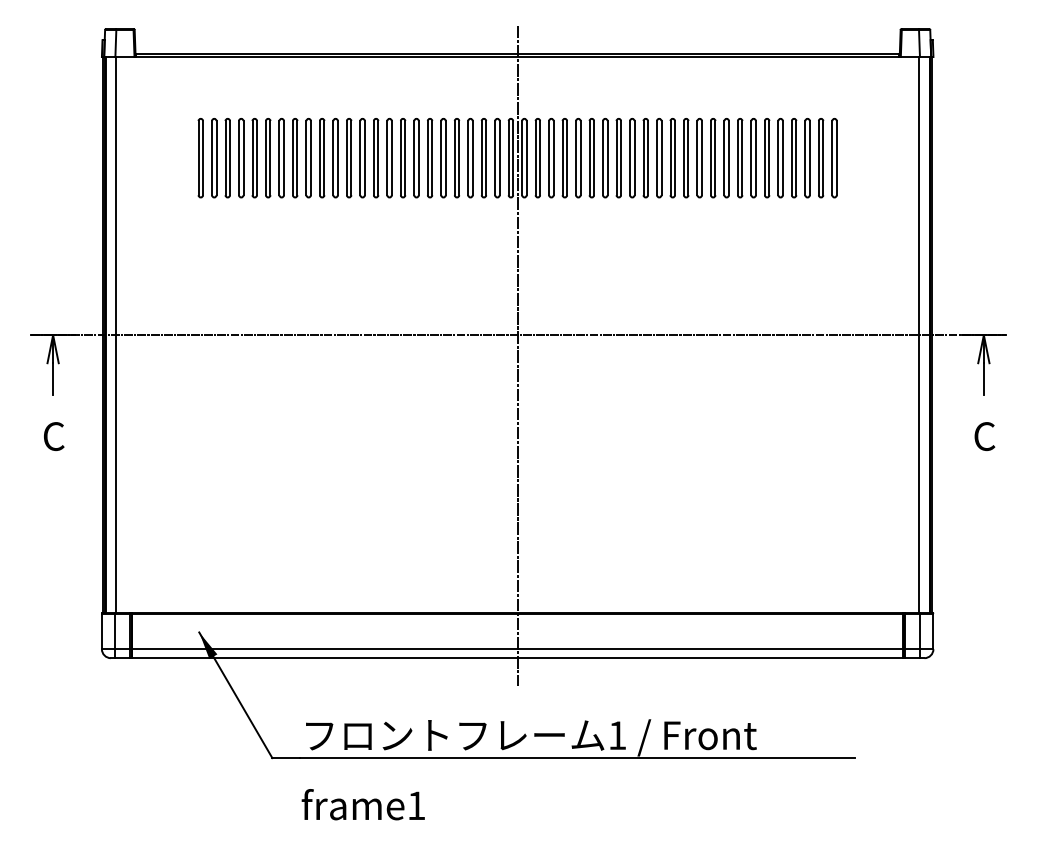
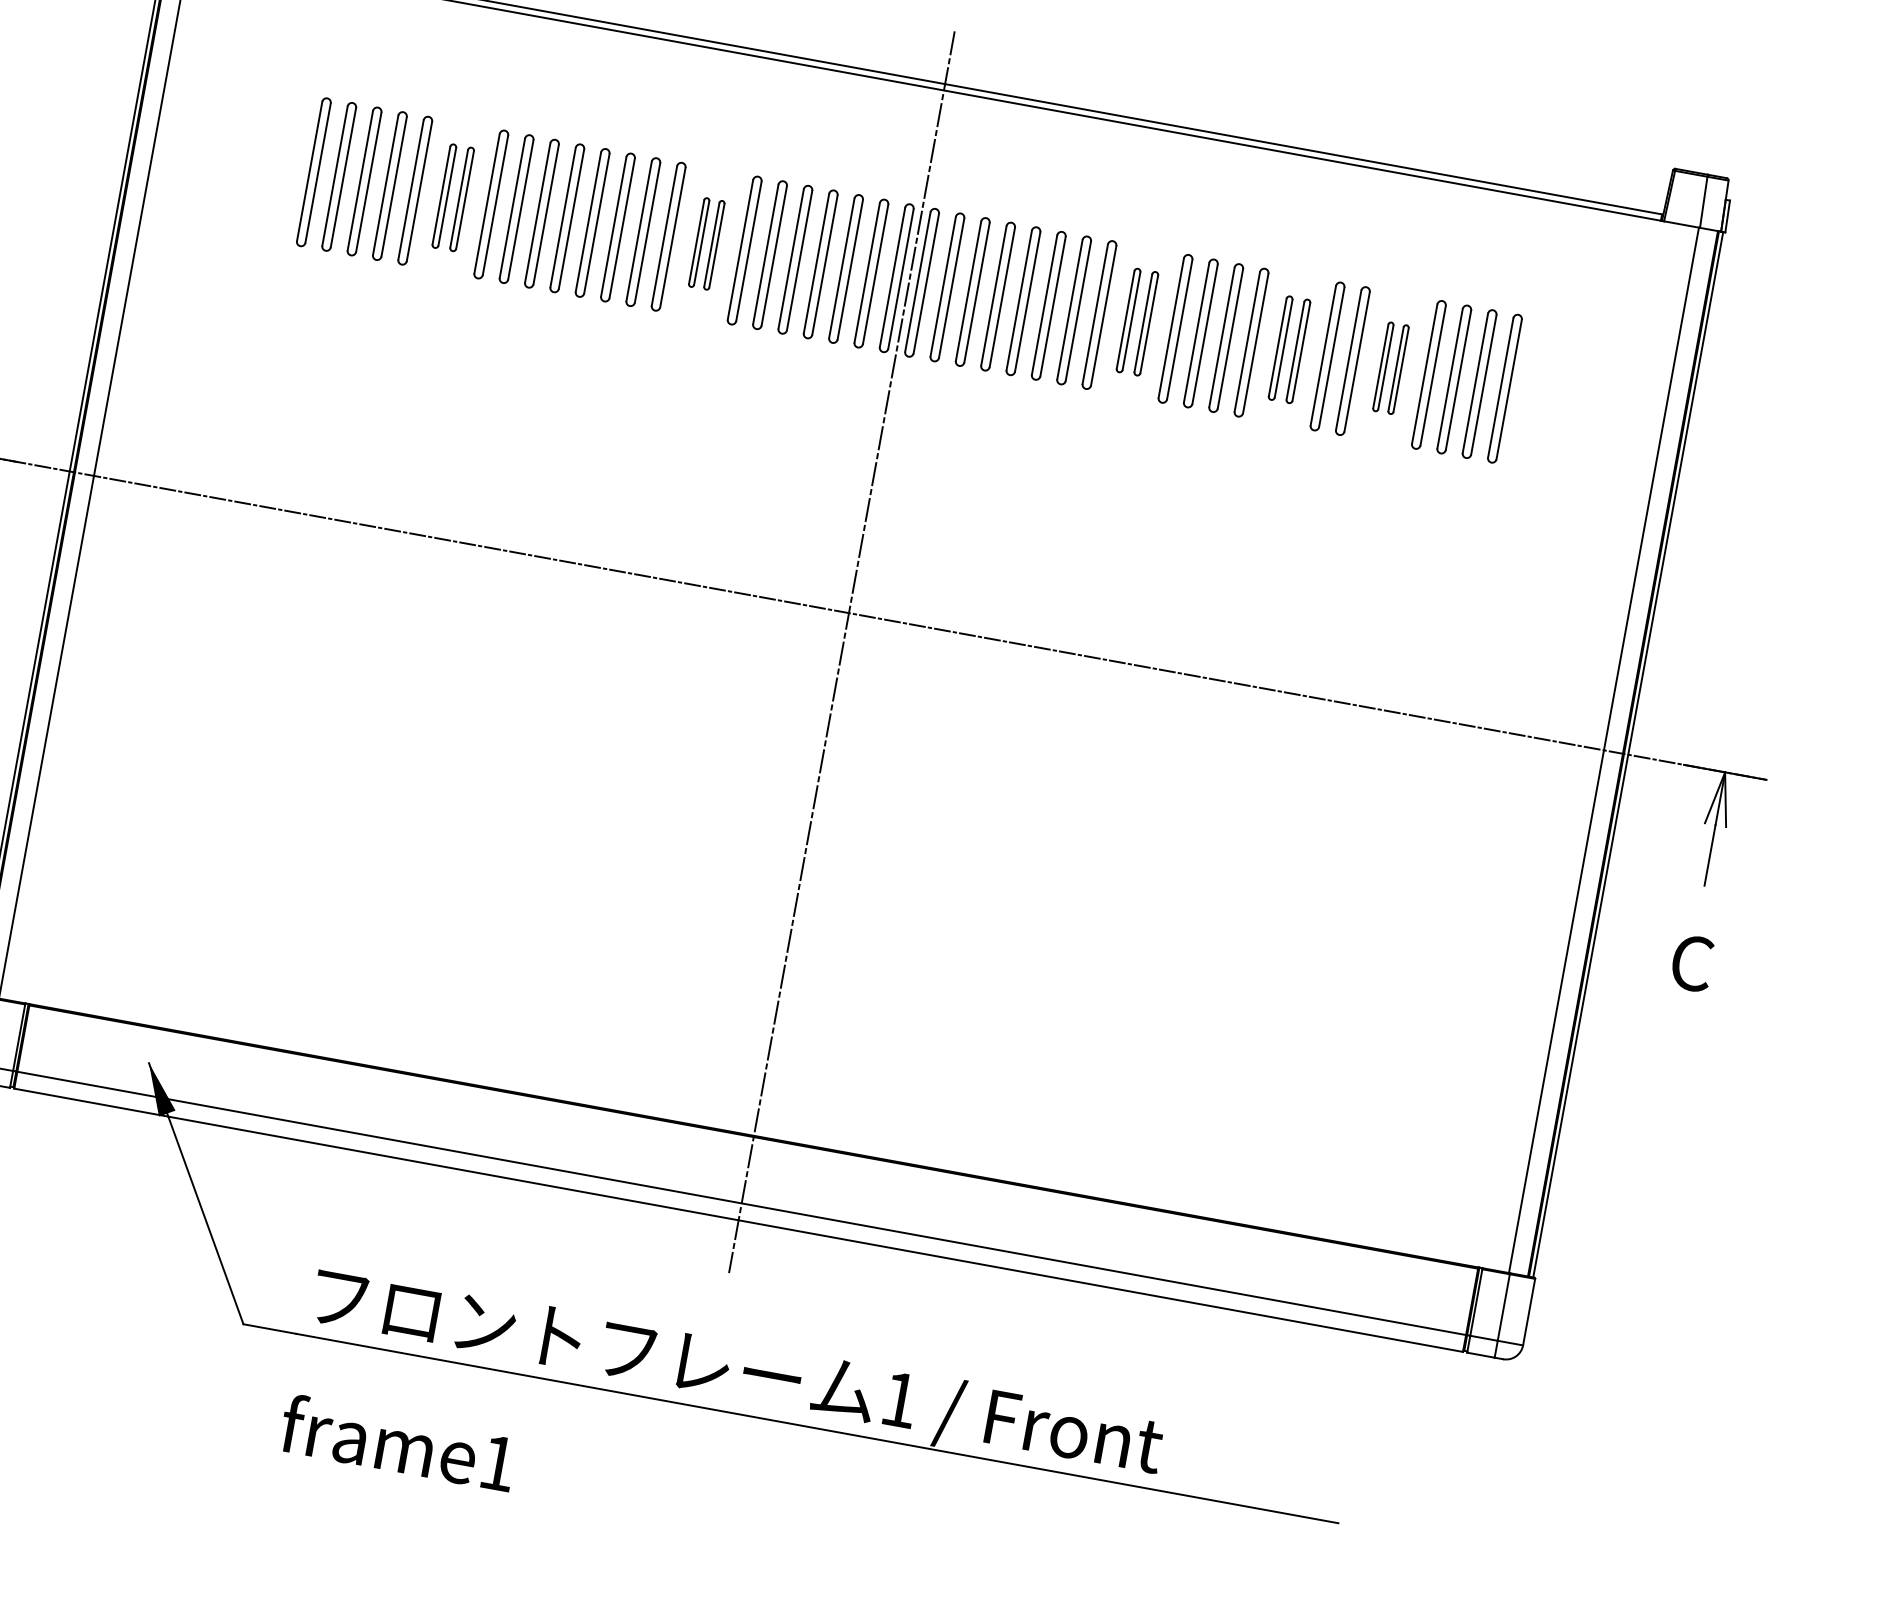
part: (274, 158) -> (452, 198), size x0.7
part: (409, 158) -> (705, 244), size x0.6
part: (638, 158) -> (1136, 322), size x0.7
part: (719, 158) -> (1288, 350), size x0.7
part: (773, 158) -> (1390, 368), size x0.6

